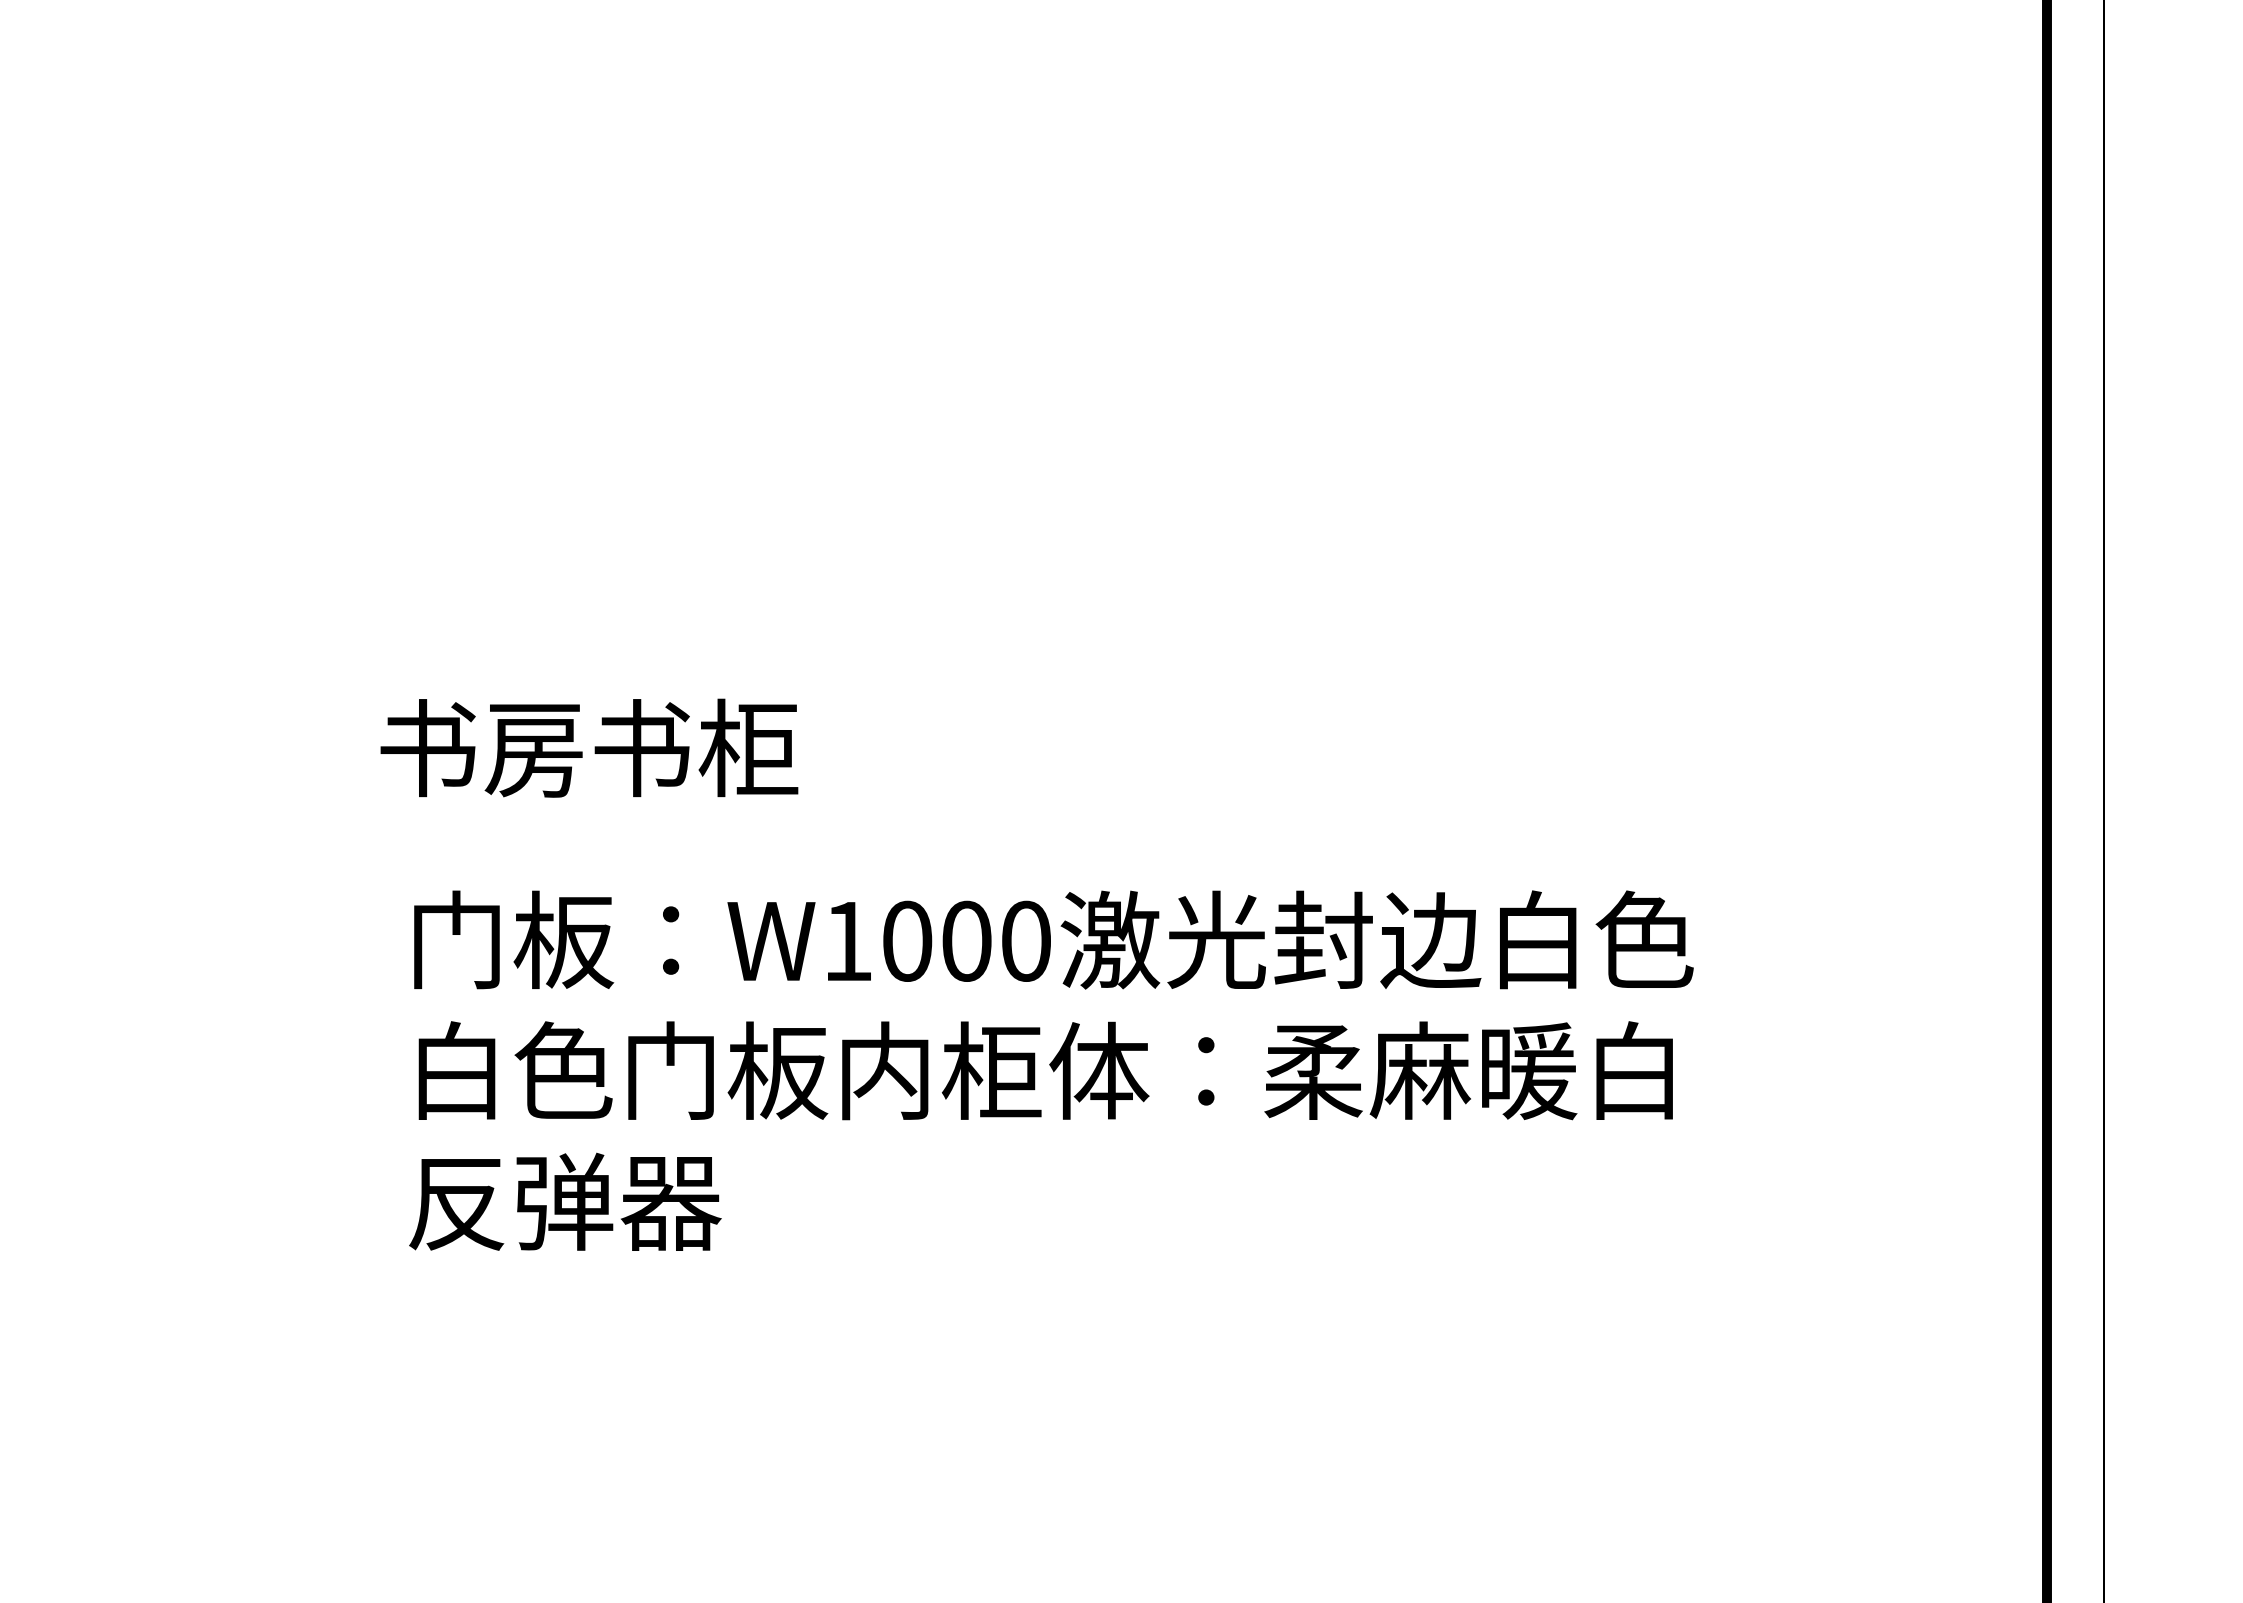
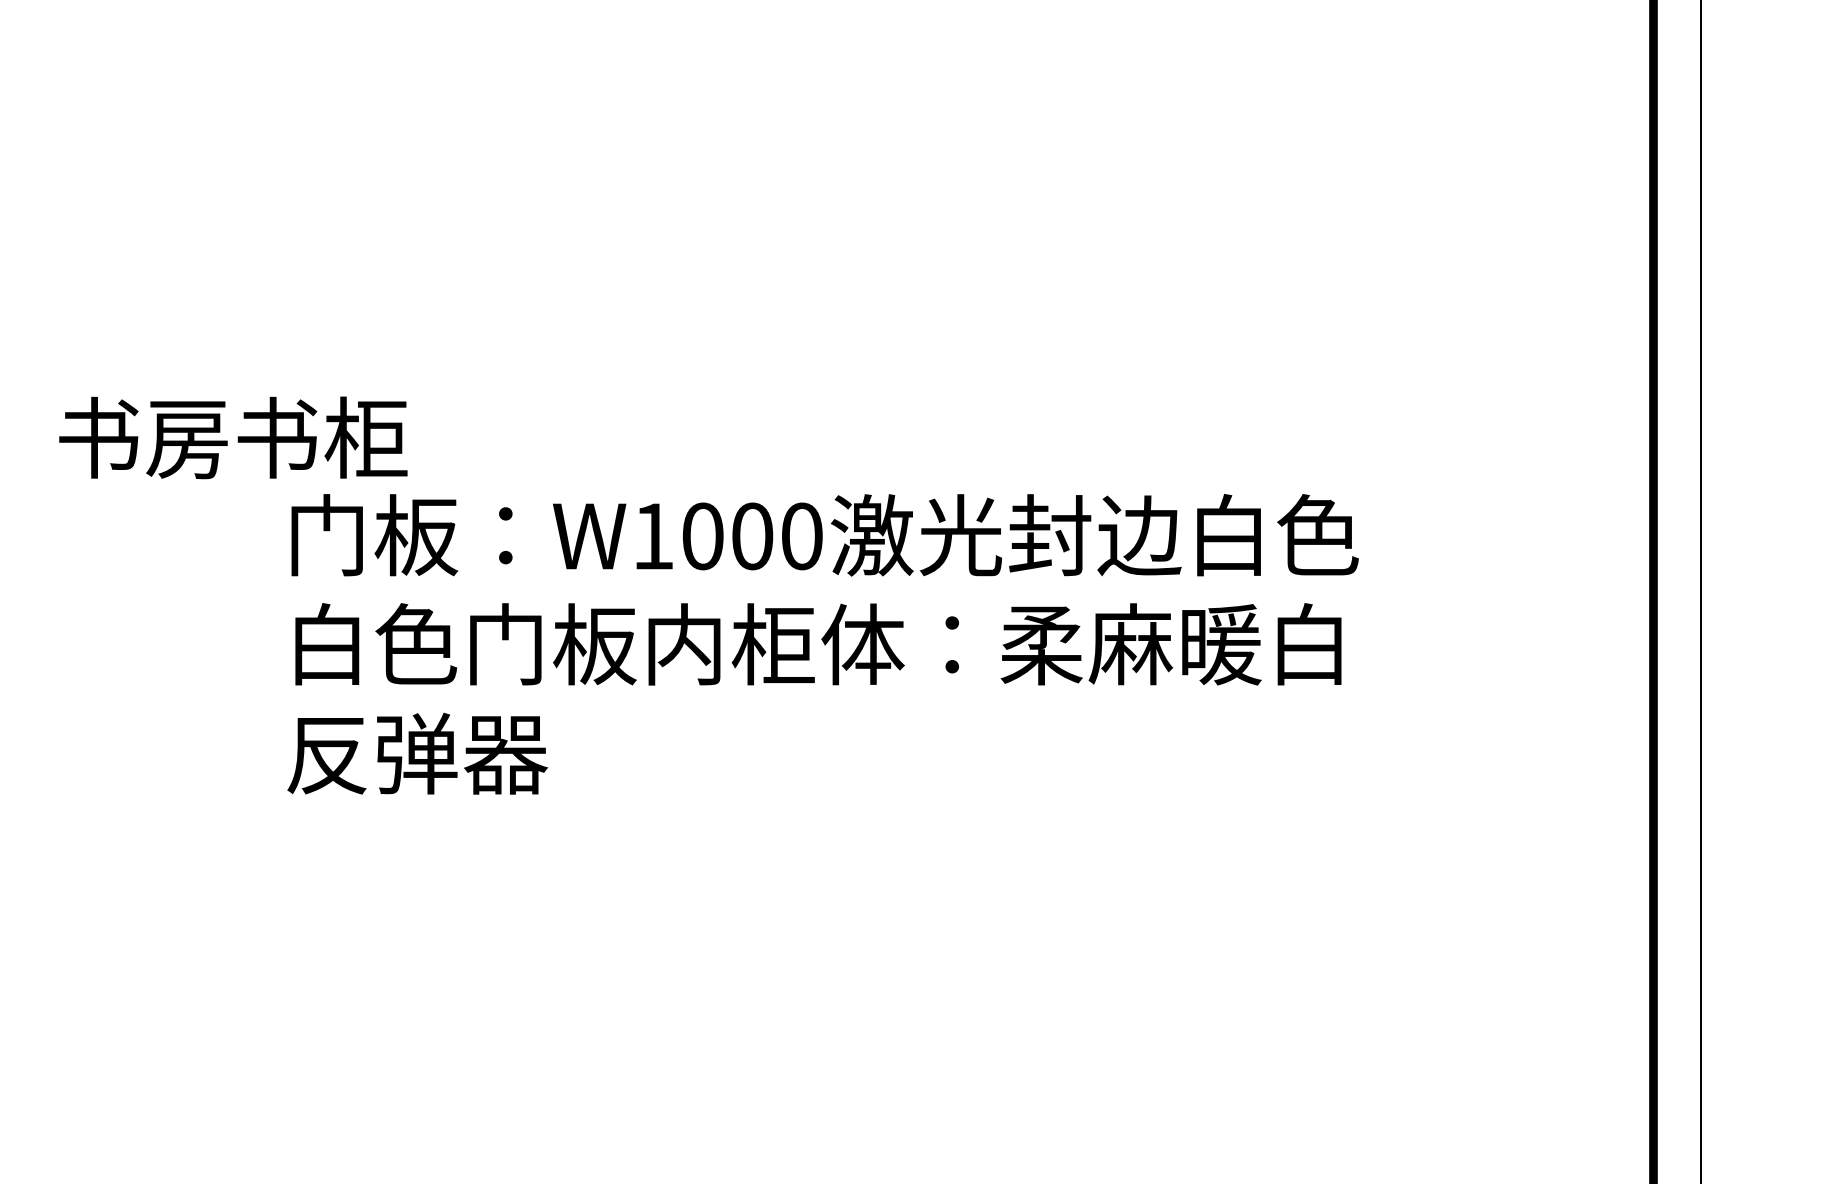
text: (589, 747) -> (233, 437), moved

